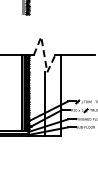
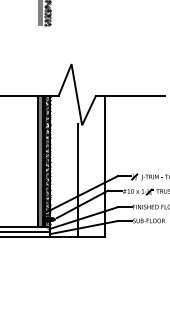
line: (44, 54) -> (77, 94), dashed -> solid

